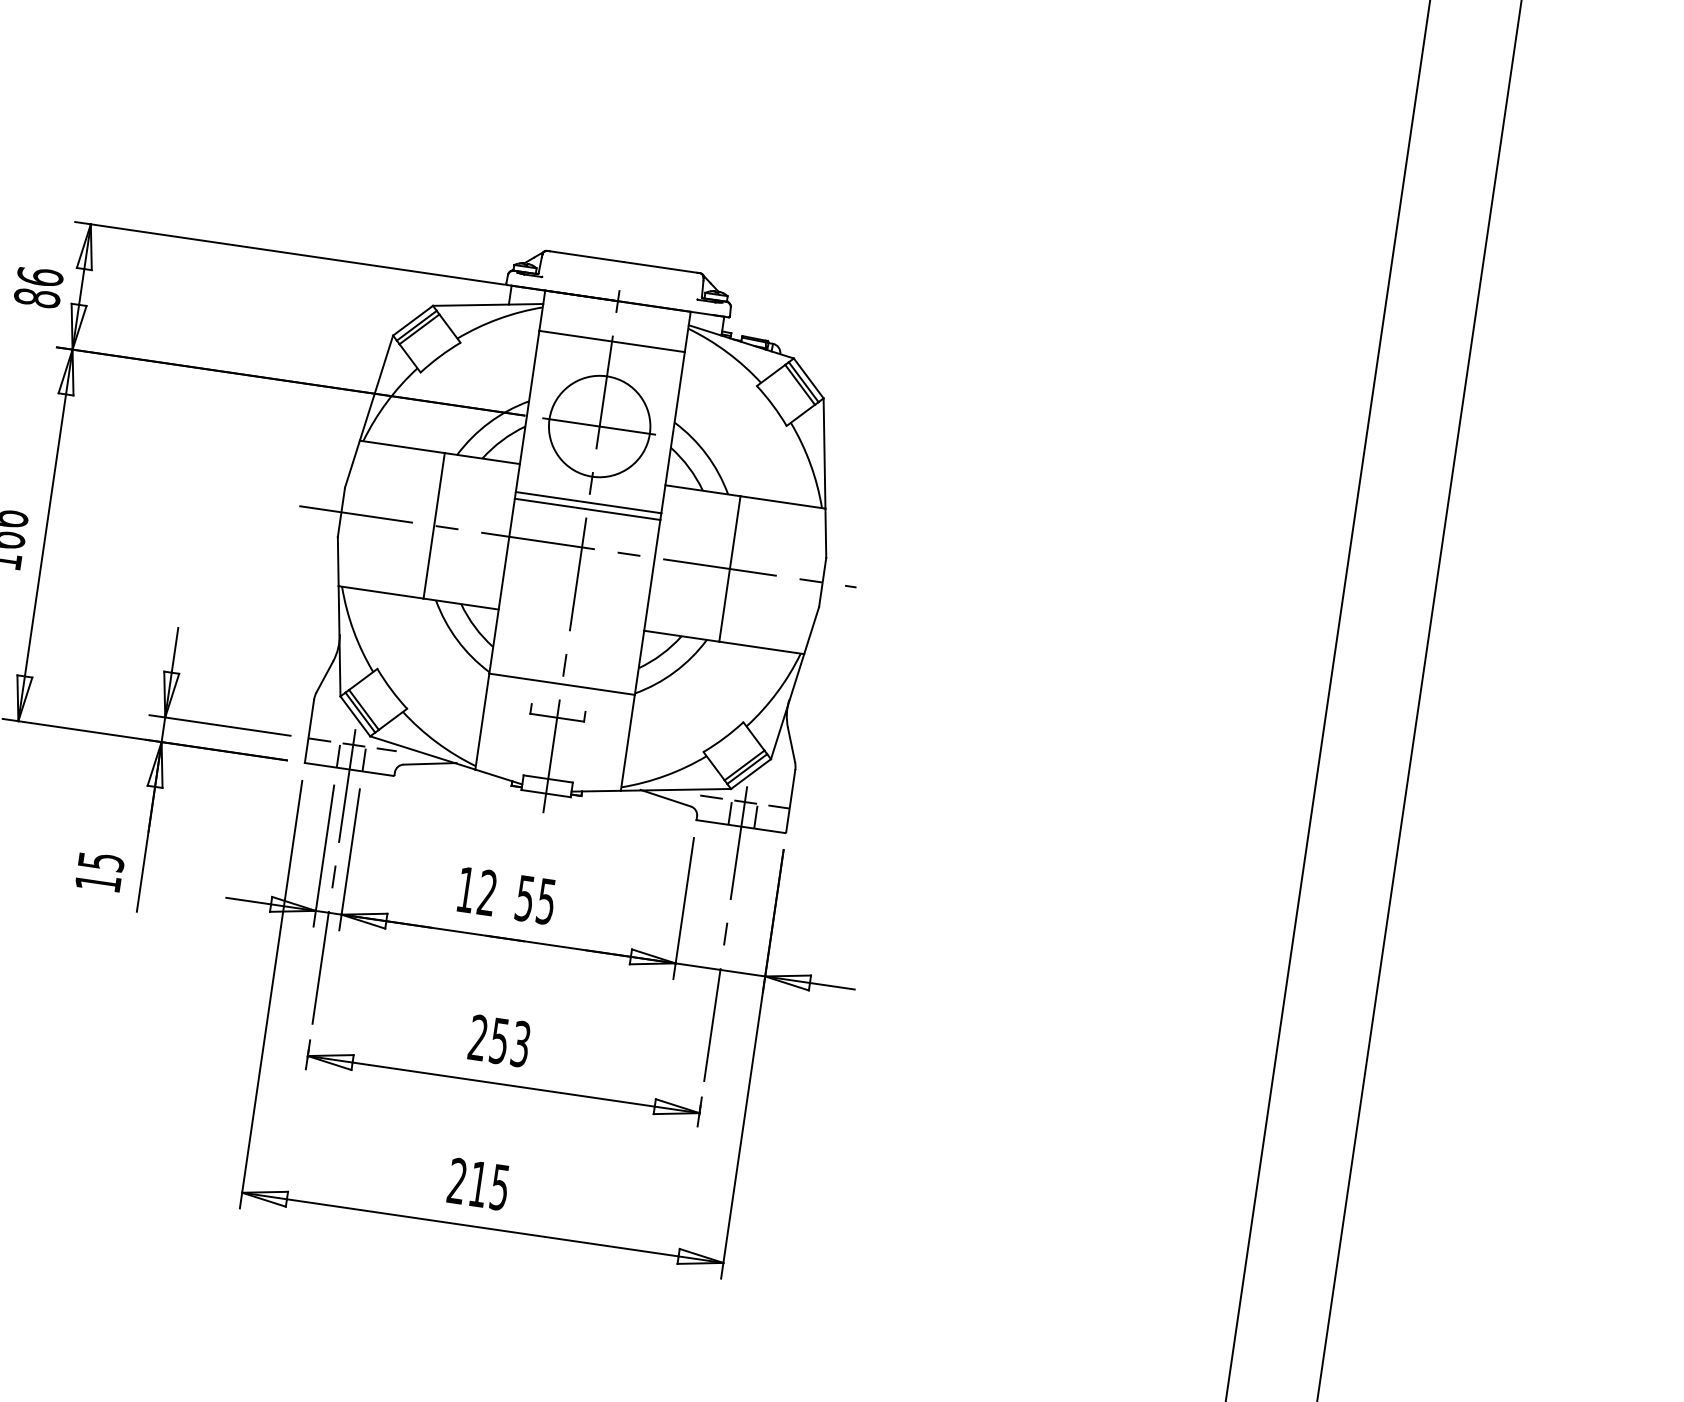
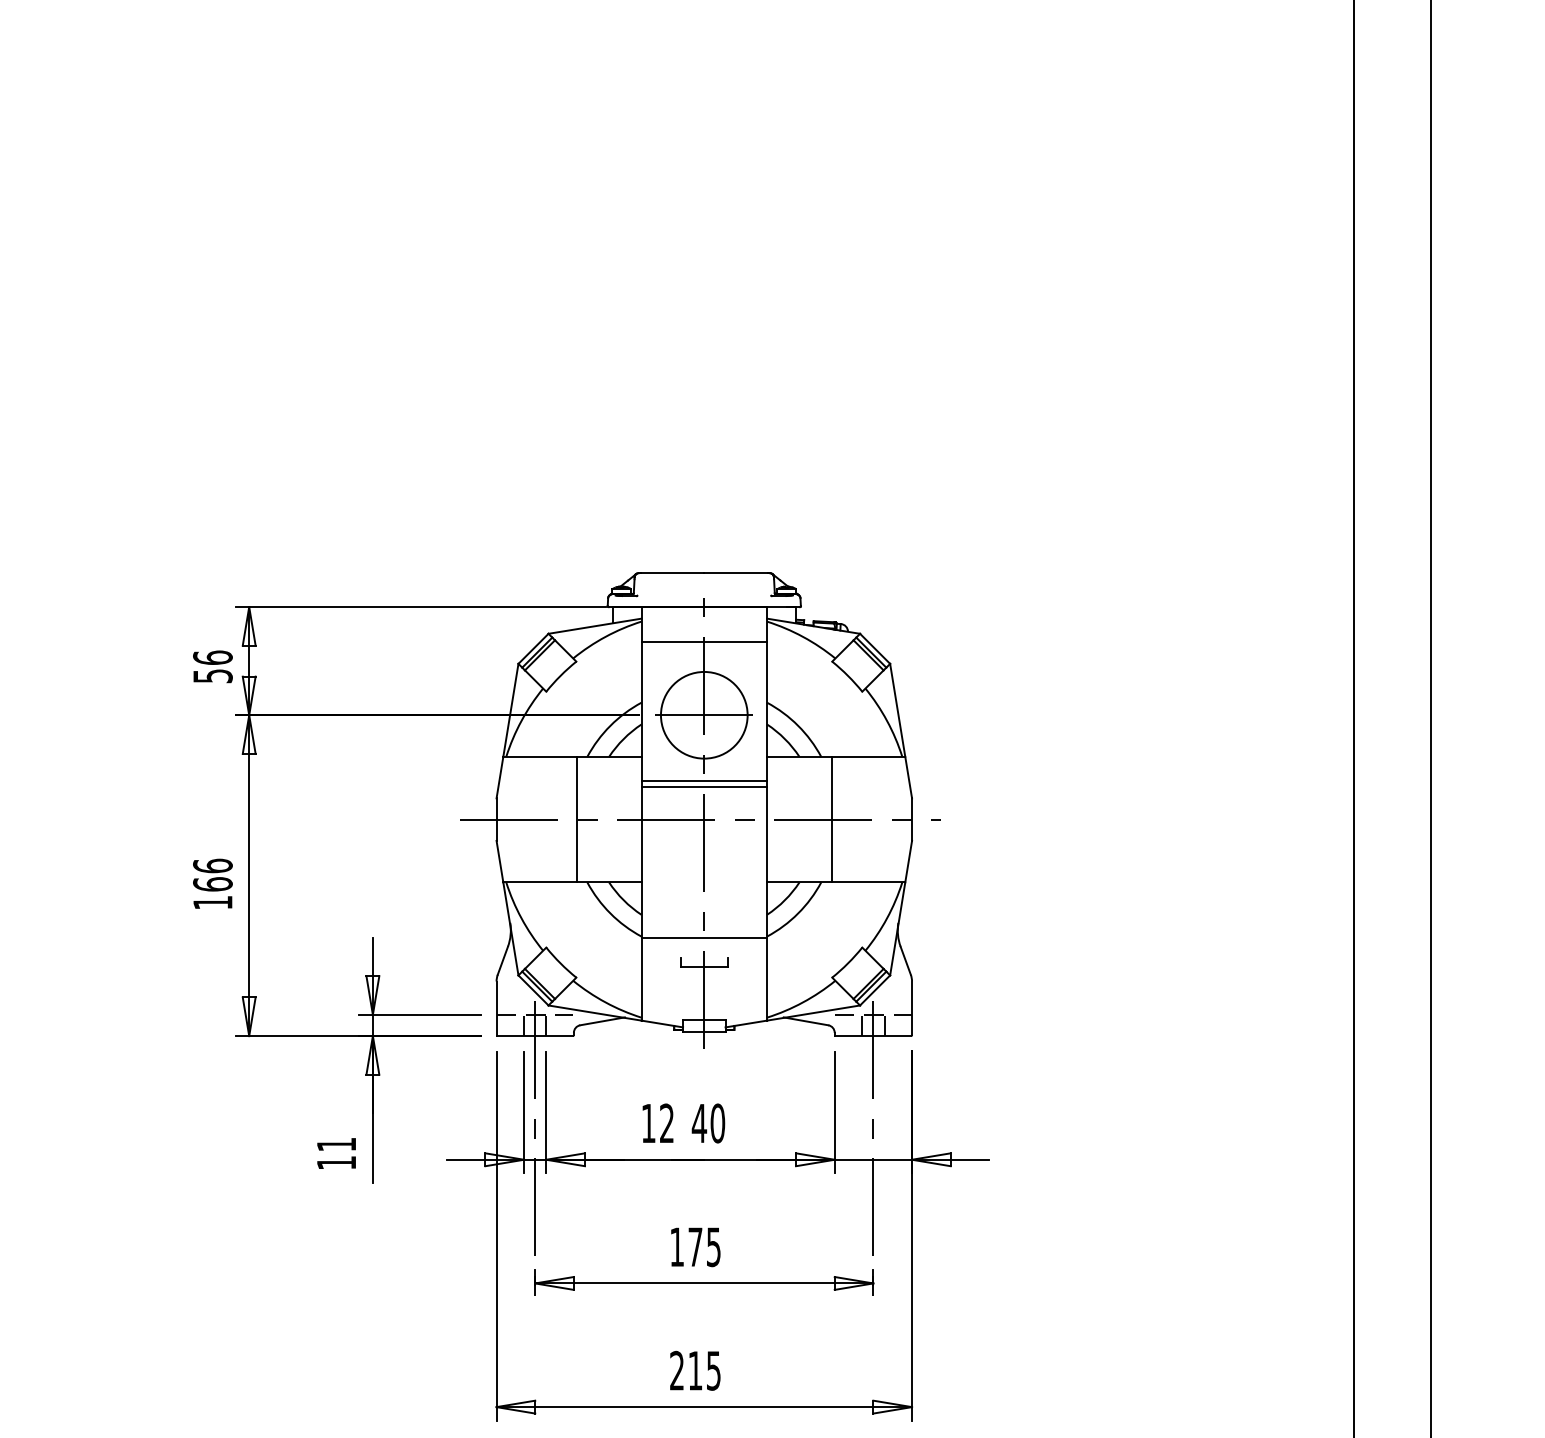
text: (36, 298) -> (212, 676), 86 -> 56
text: (101, 861) -> (336, 1144), 15 -> 11
text: (535, 900) -> (708, 1123), 55 -> 40
text: (499, 1041) -> (695, 1247), 253 -> 175

